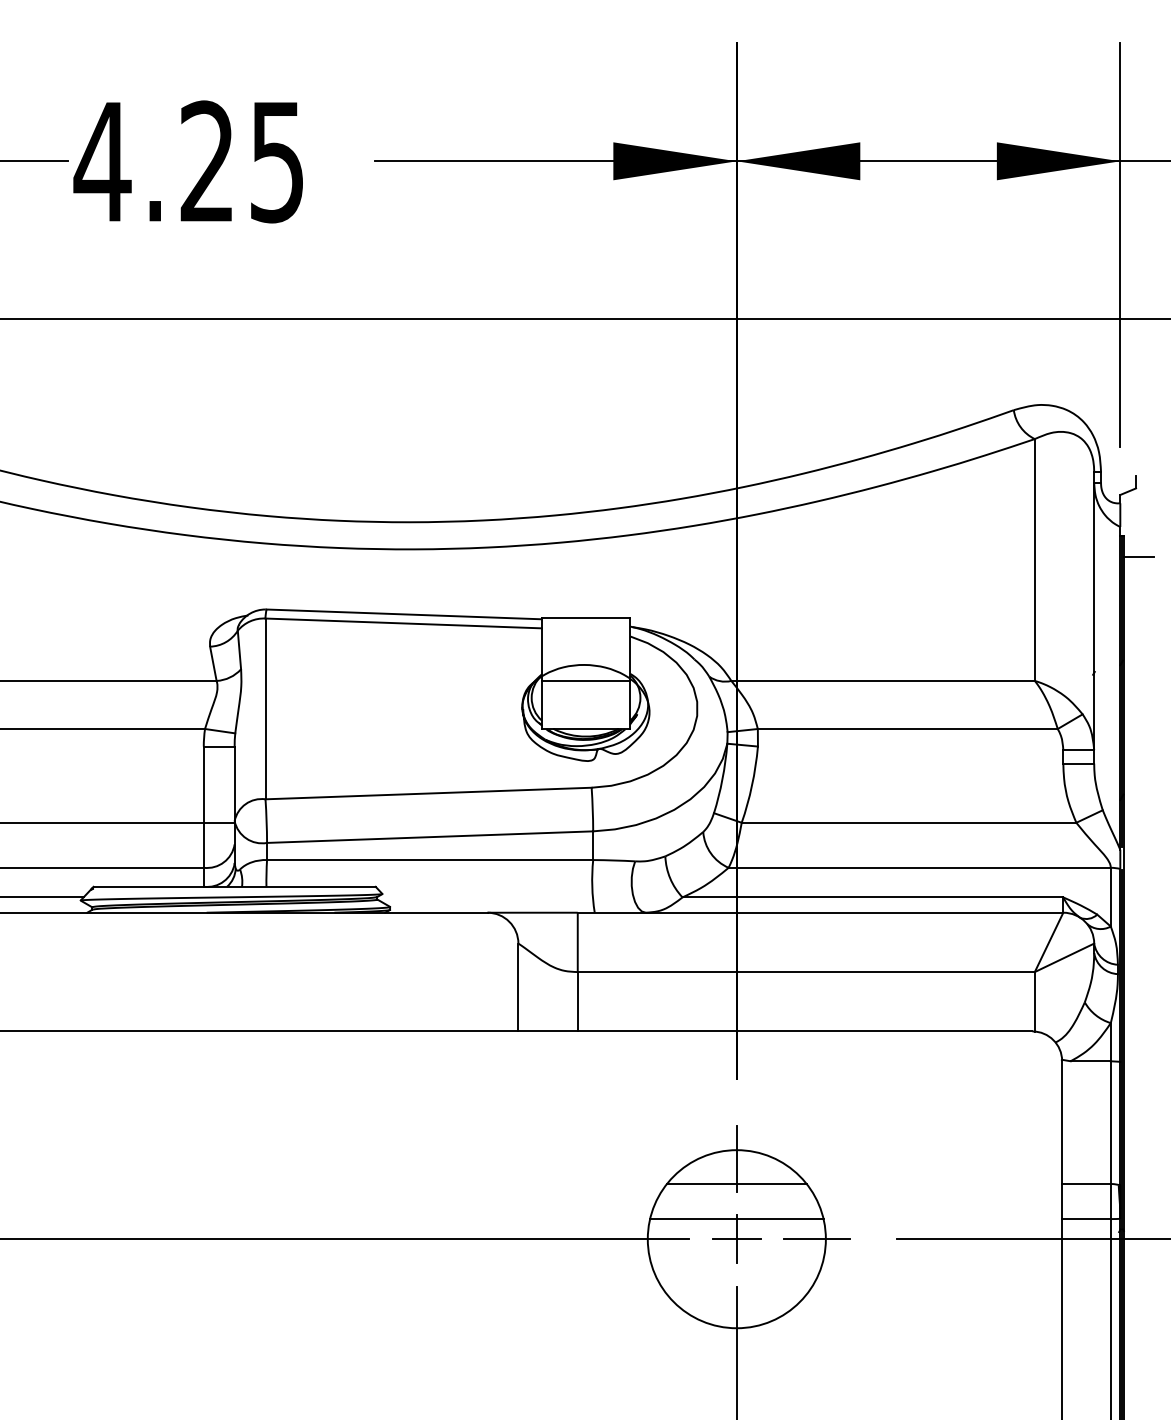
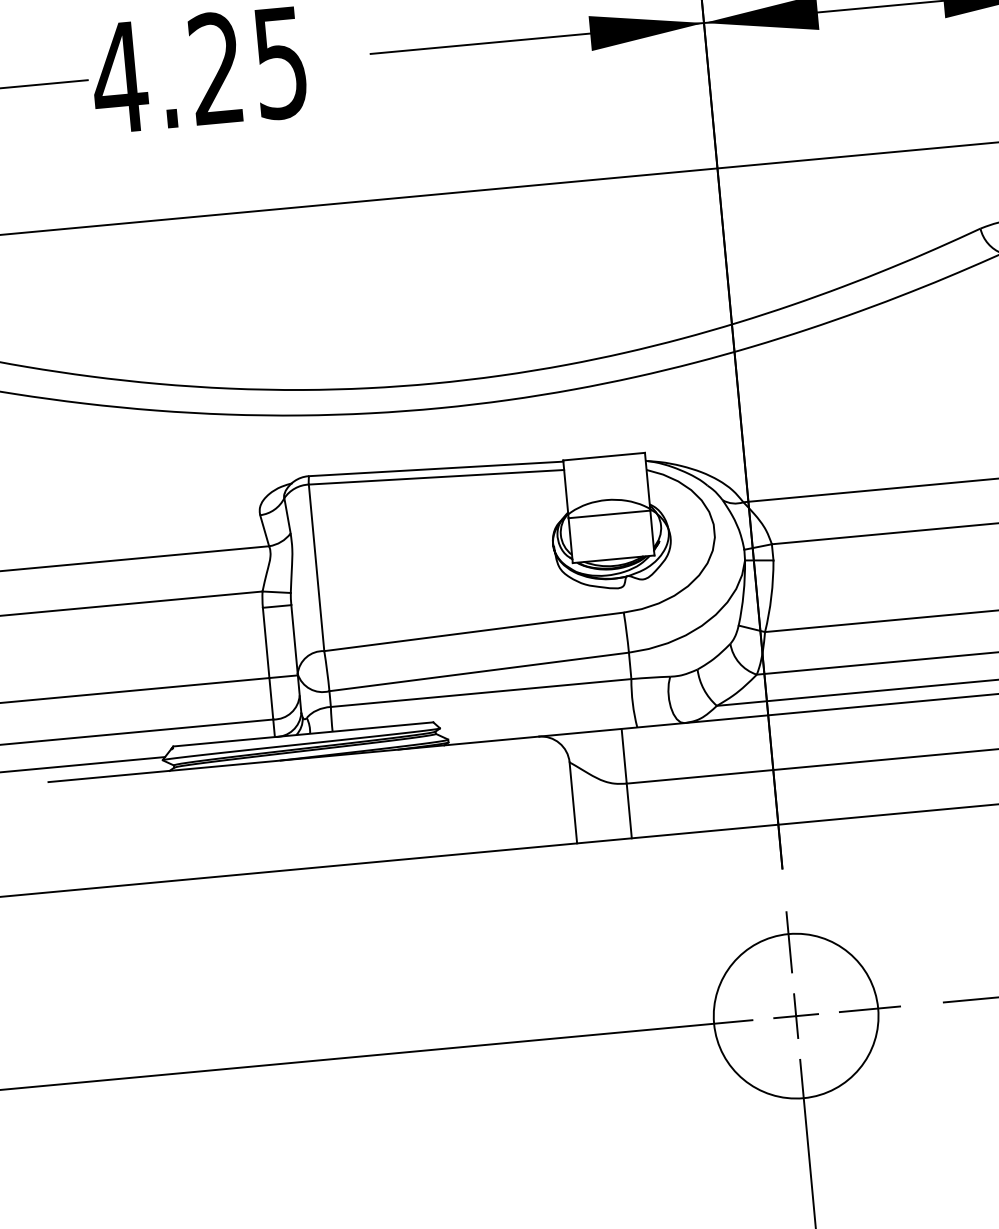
line: (736, 1184) -> (791, 965), removed
line: (736, 1219) -> (794, 998), removed

